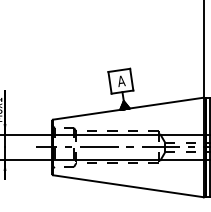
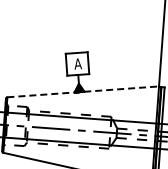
line: (129, 108) -> (84, 91), solid -> dashed

